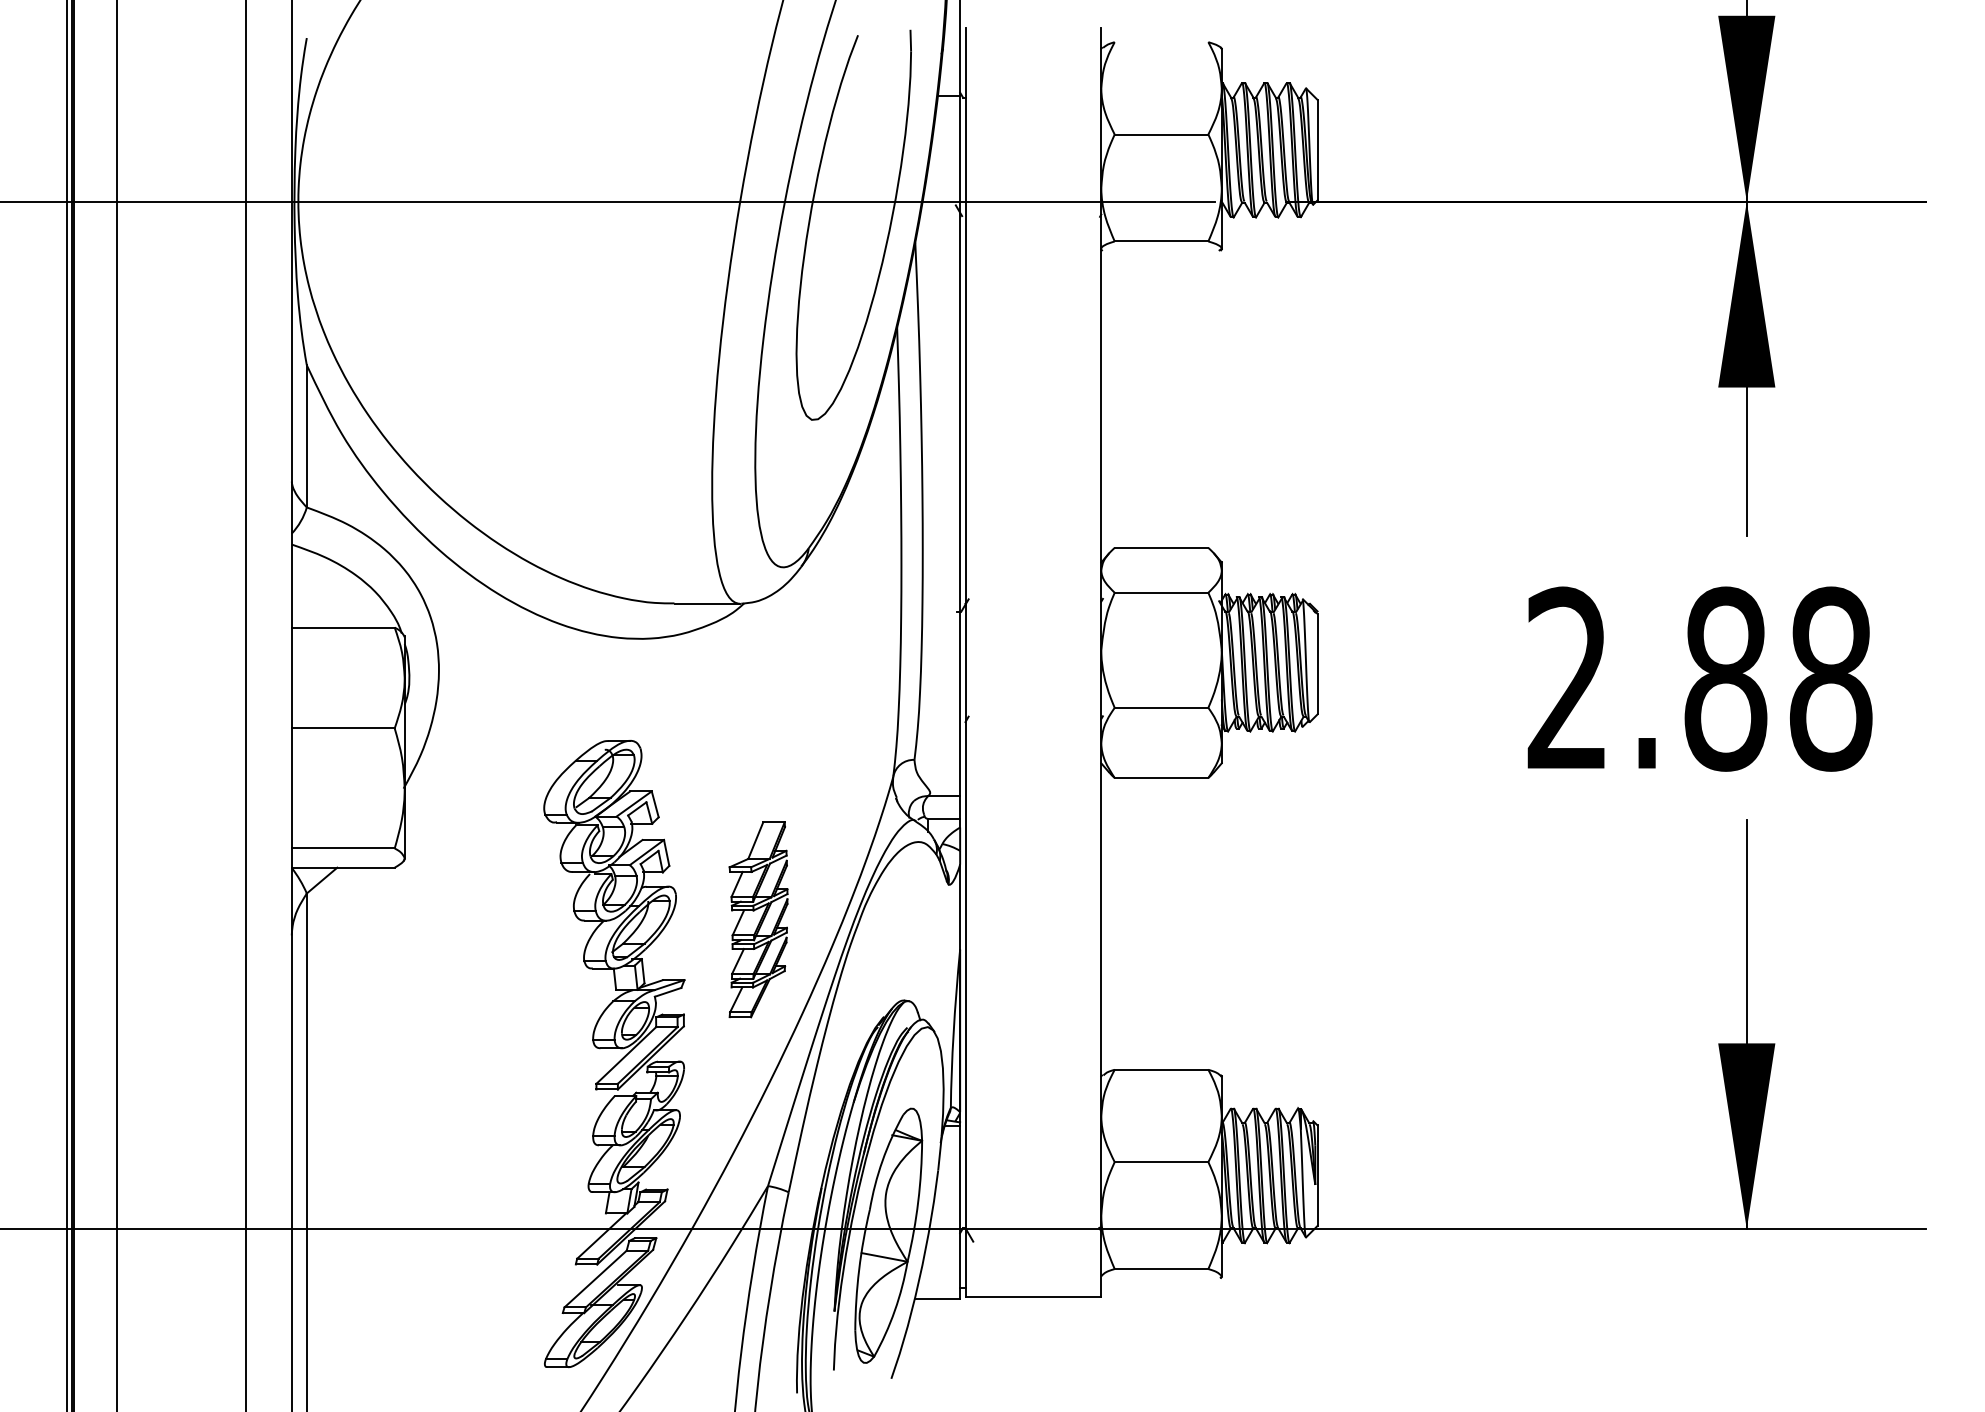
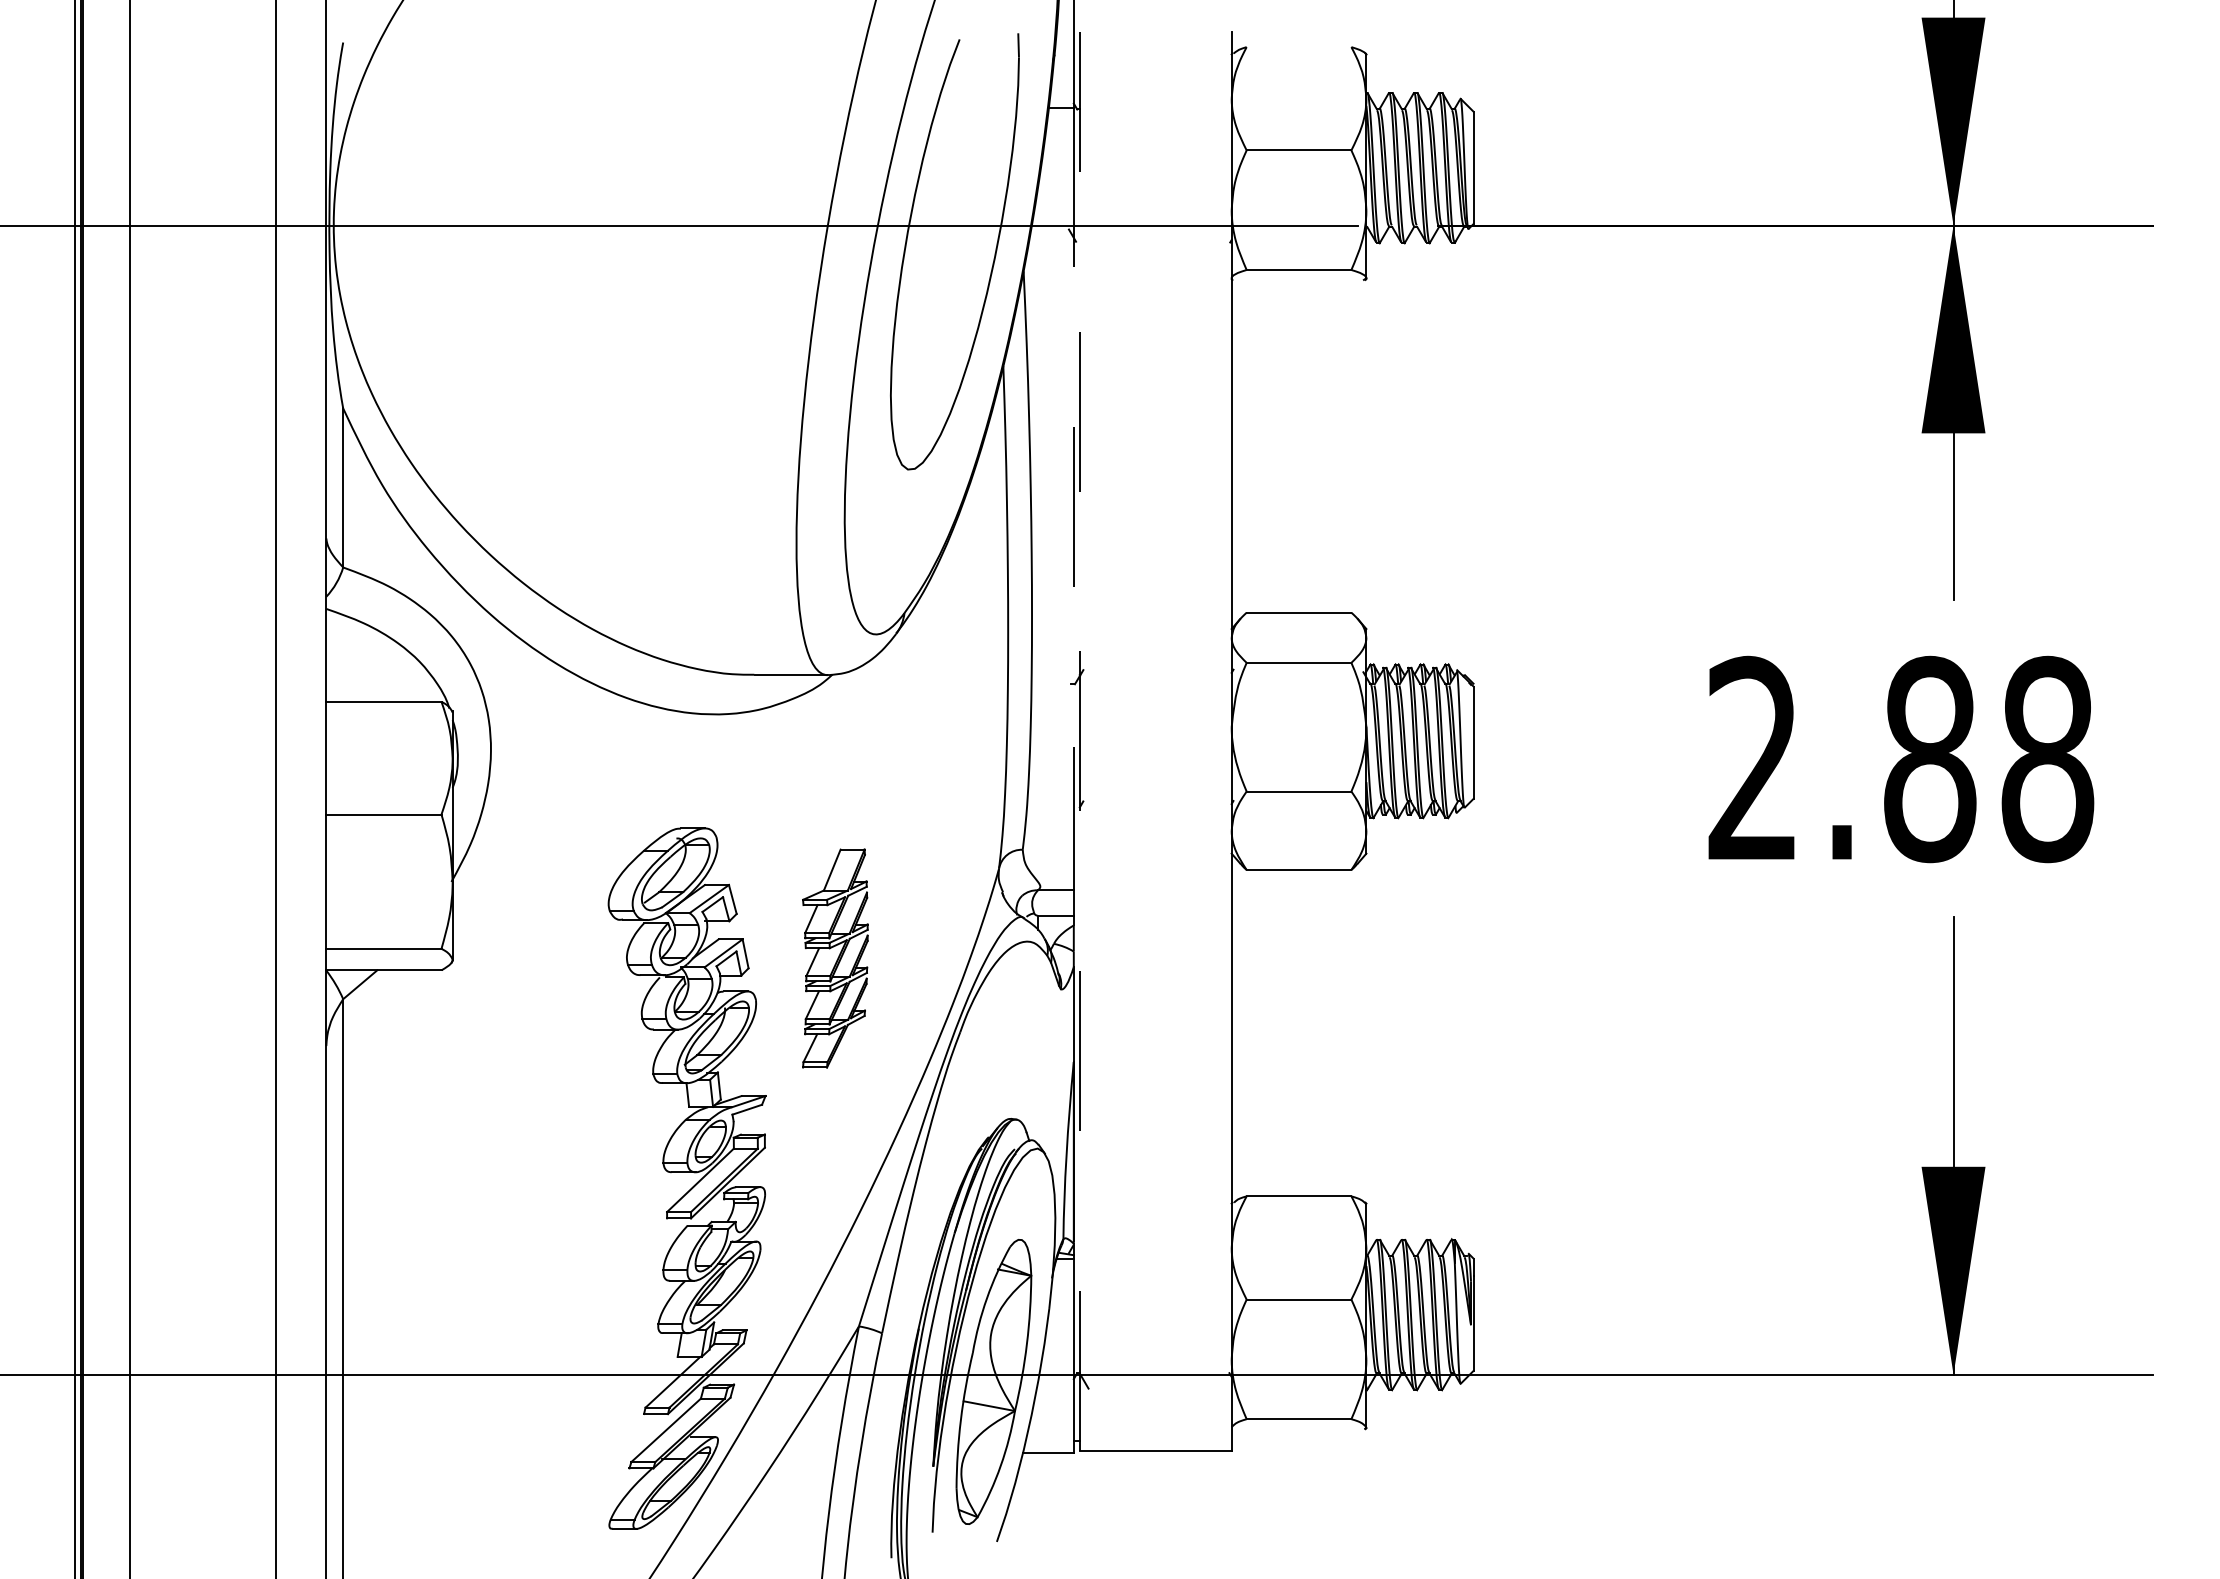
line: (959, 446) -> (1073, 499), solid -> dashed
line: (965, 662) -> (1079, 740), solid -> dashed
part: (758, 919) -> (835, 958), moved

